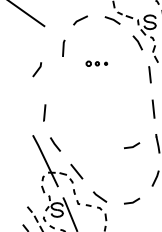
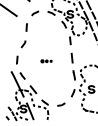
part: (96, 64) -> (46, 61), moved
line: (37, 70) -> (23, 44), moved
line: (132, 145) -> (61, 76), removed

